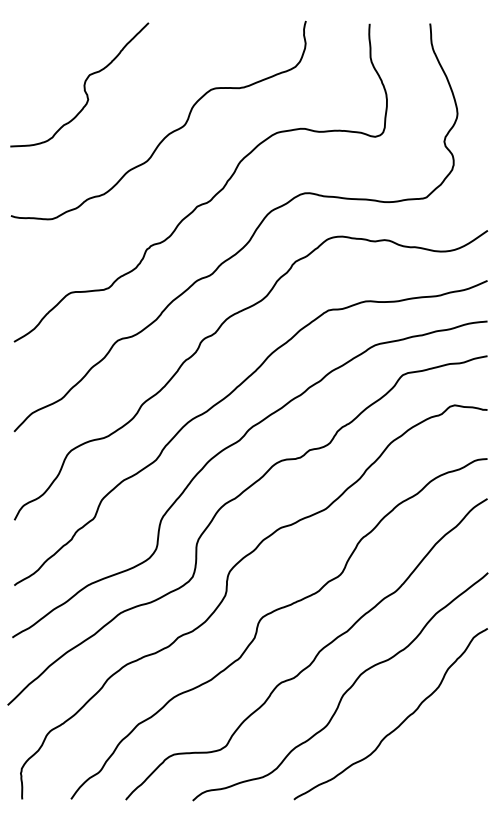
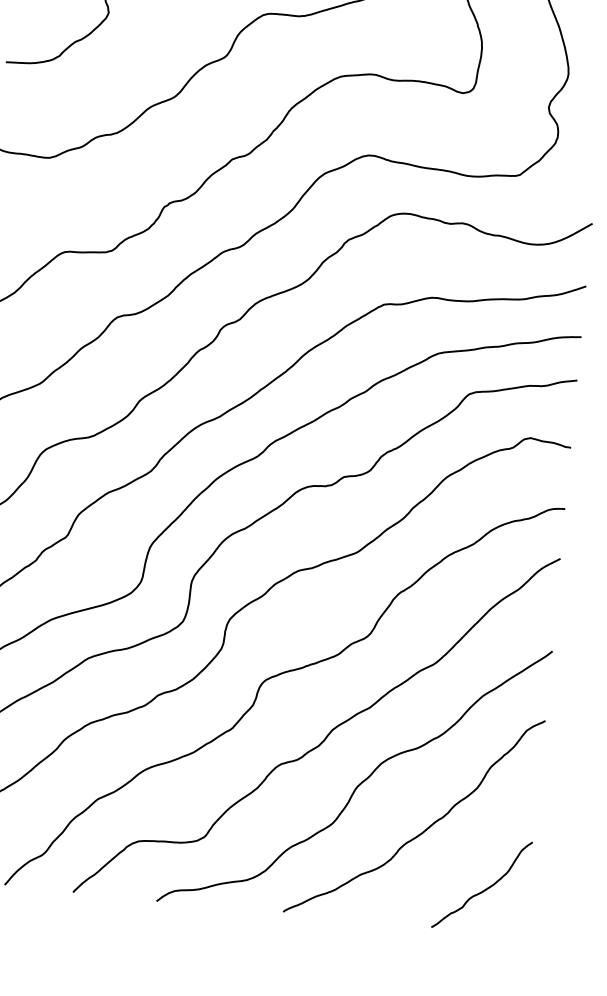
curve: (450, 767) -> (482, 890), added

